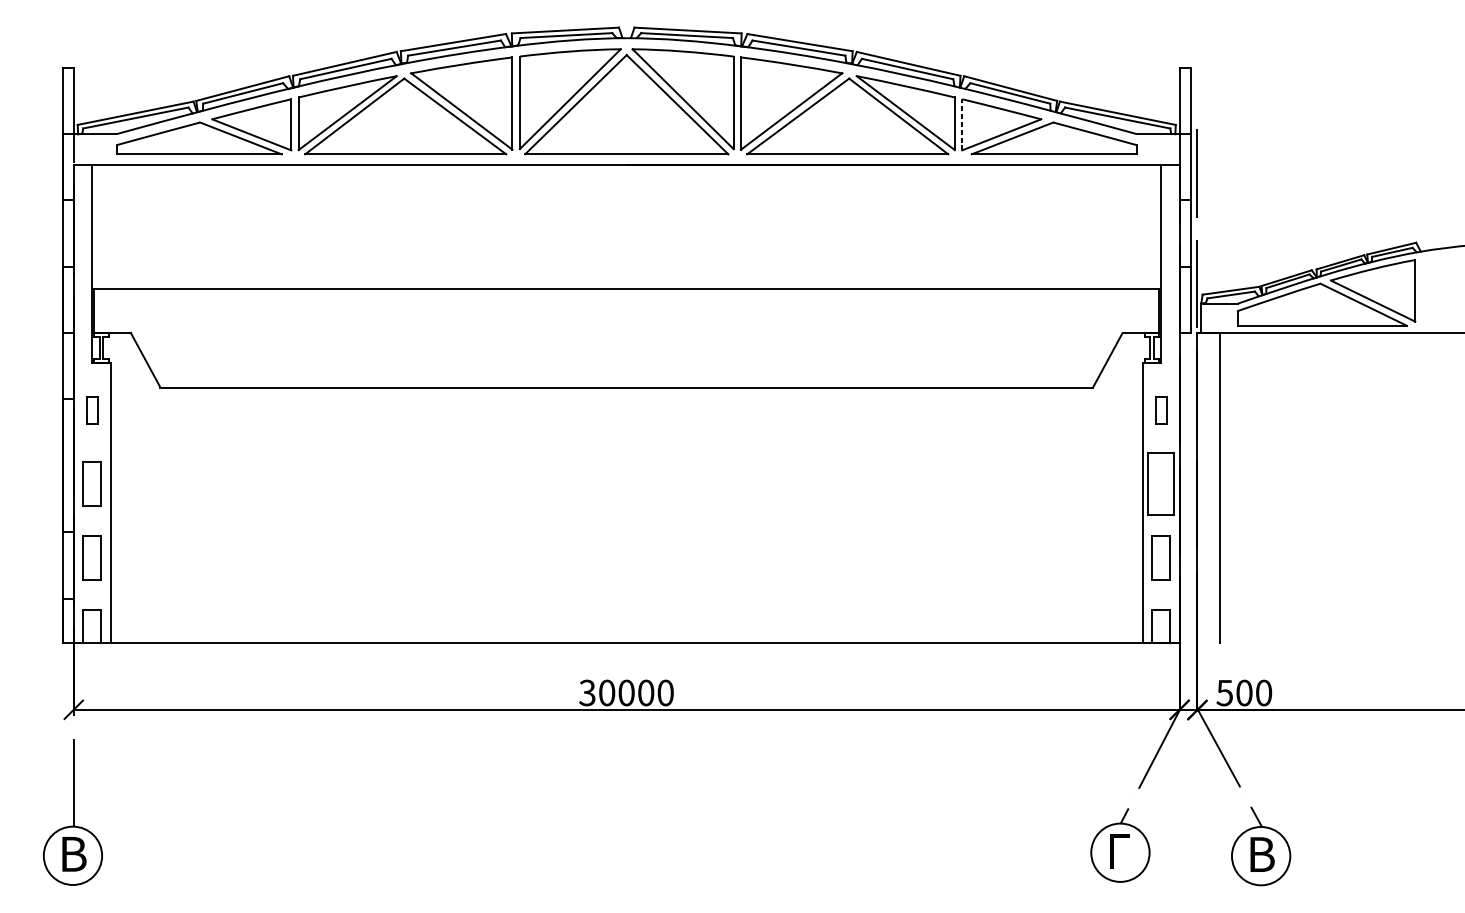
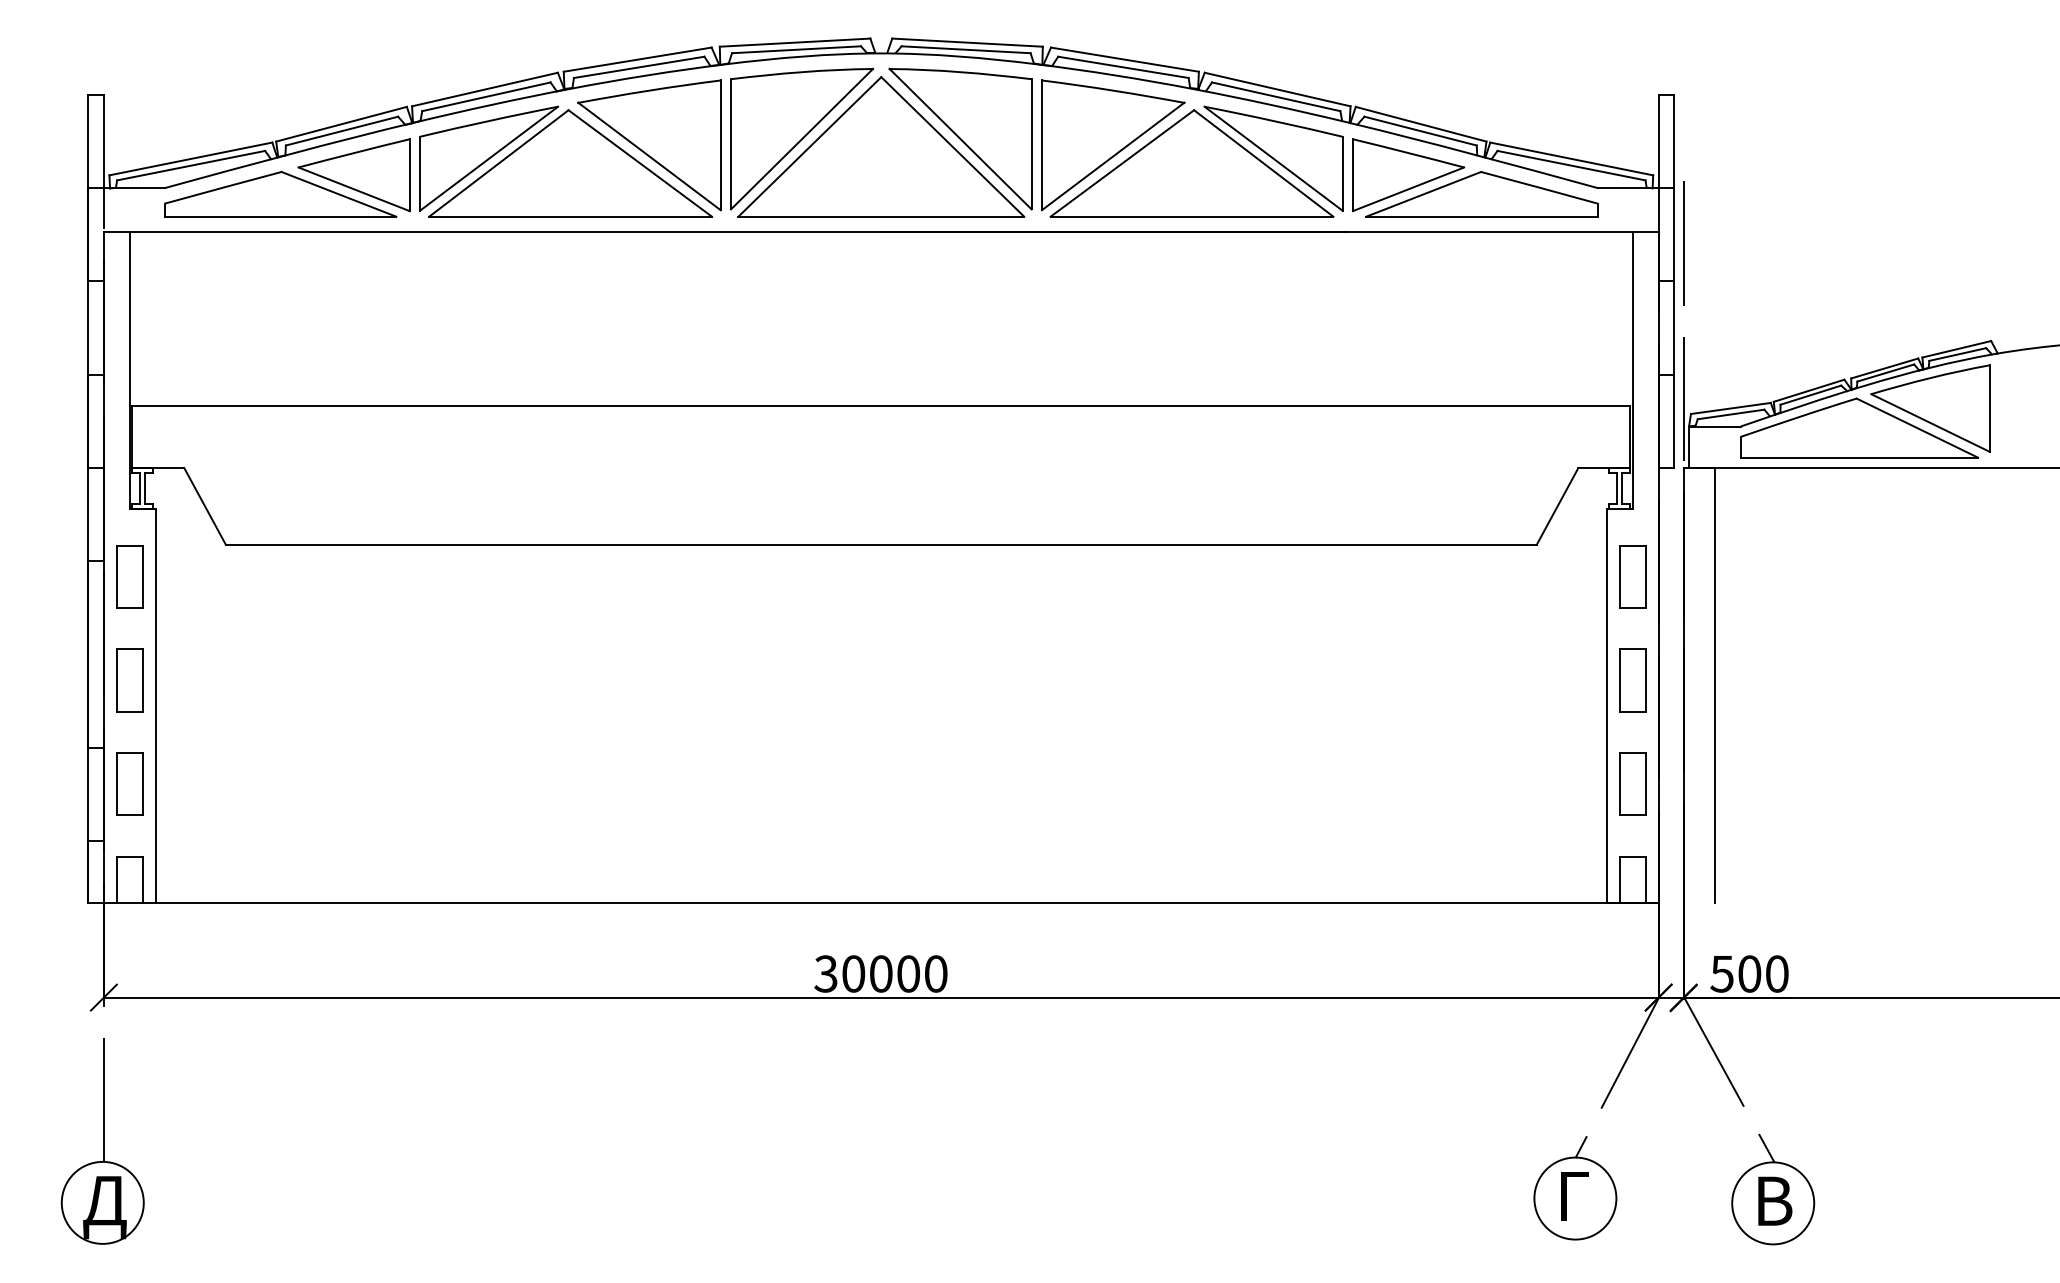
line: (961, 125) -> (1352, 175), dashed -> solid
part: (91, 410) -> (129, 576), size x1.67
part: (1161, 410) -> (1632, 576), size x1.67
part: (1161, 484) -> (1632, 680), size x0.71
text: (74, 859) -> (104, 1207), В -> Д

